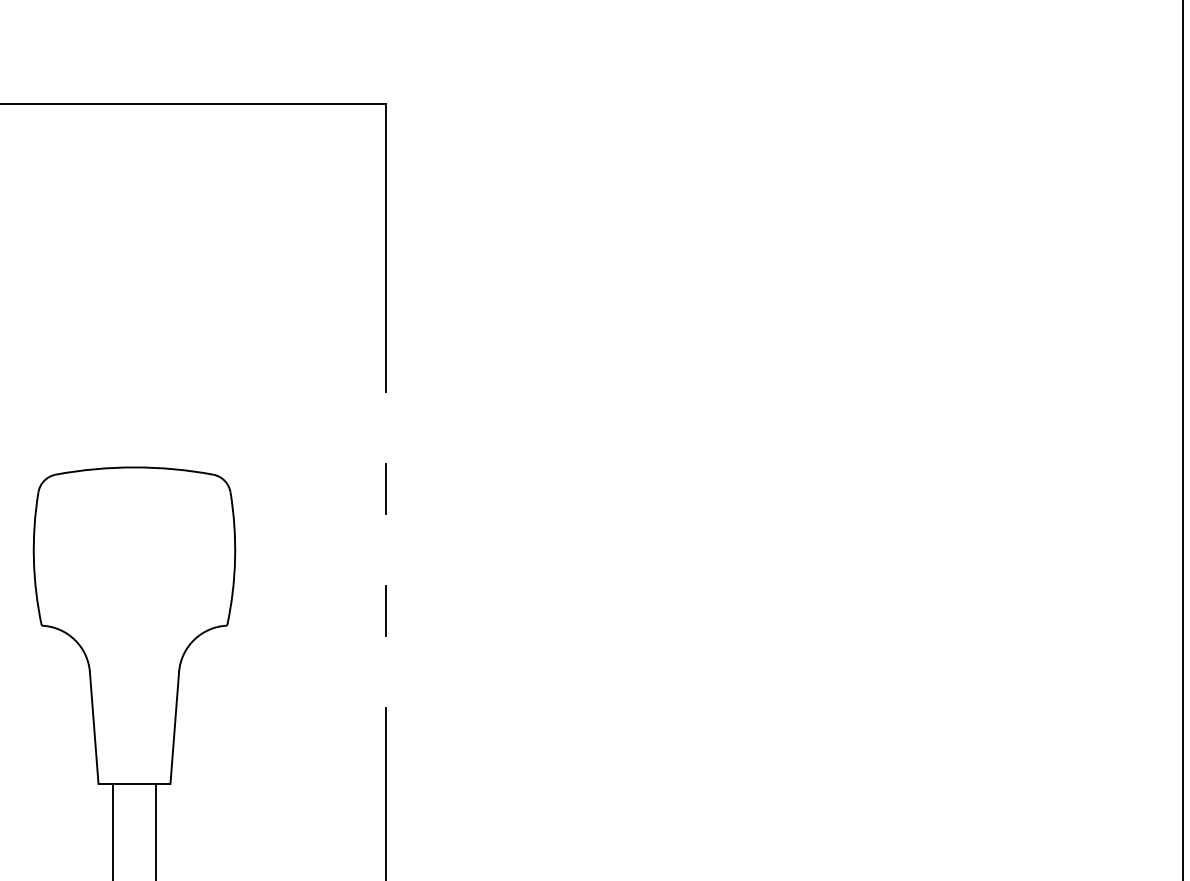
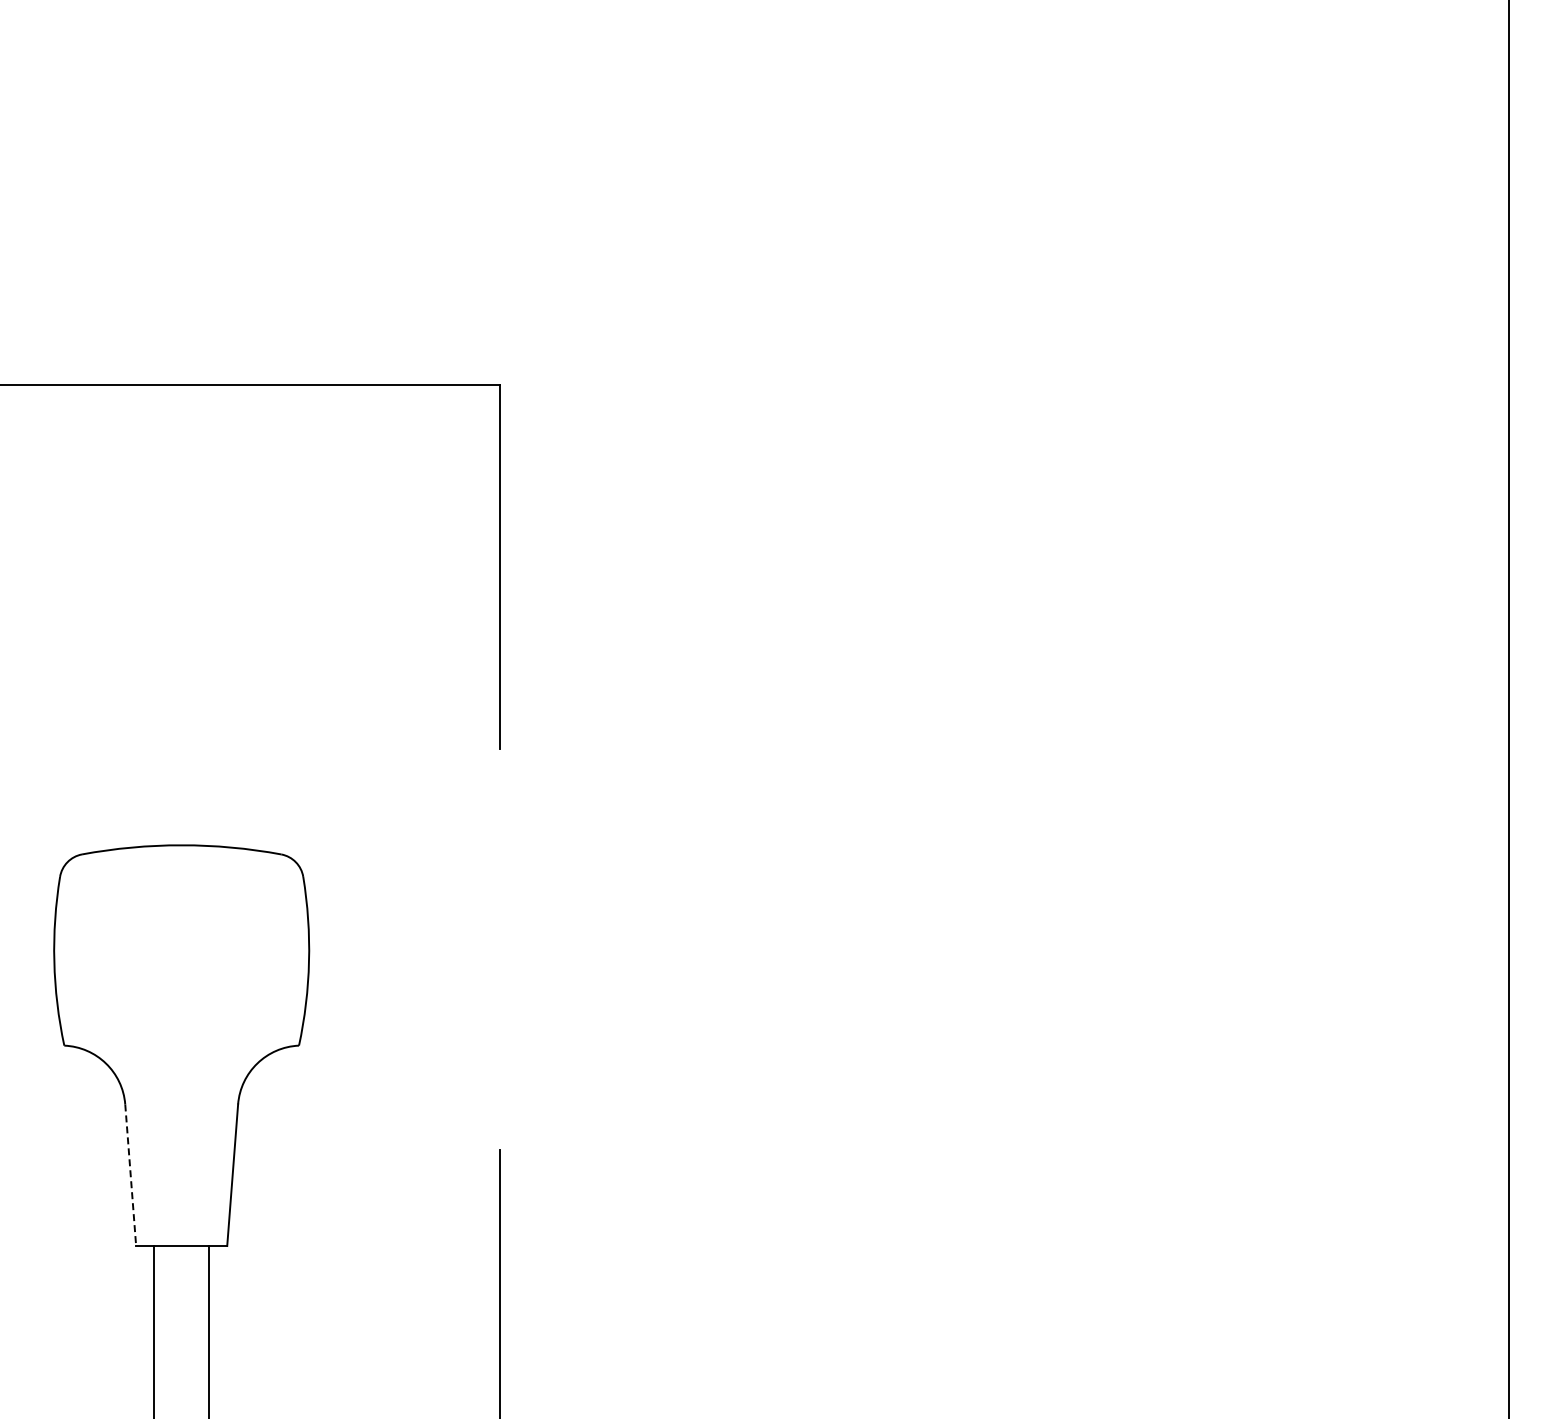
line: (386, 488) -> (500, 872), removed
line: (385, 610) -> (499, 1026), removed
line: (94, 728) -> (130, 1175), solid -> dashed

